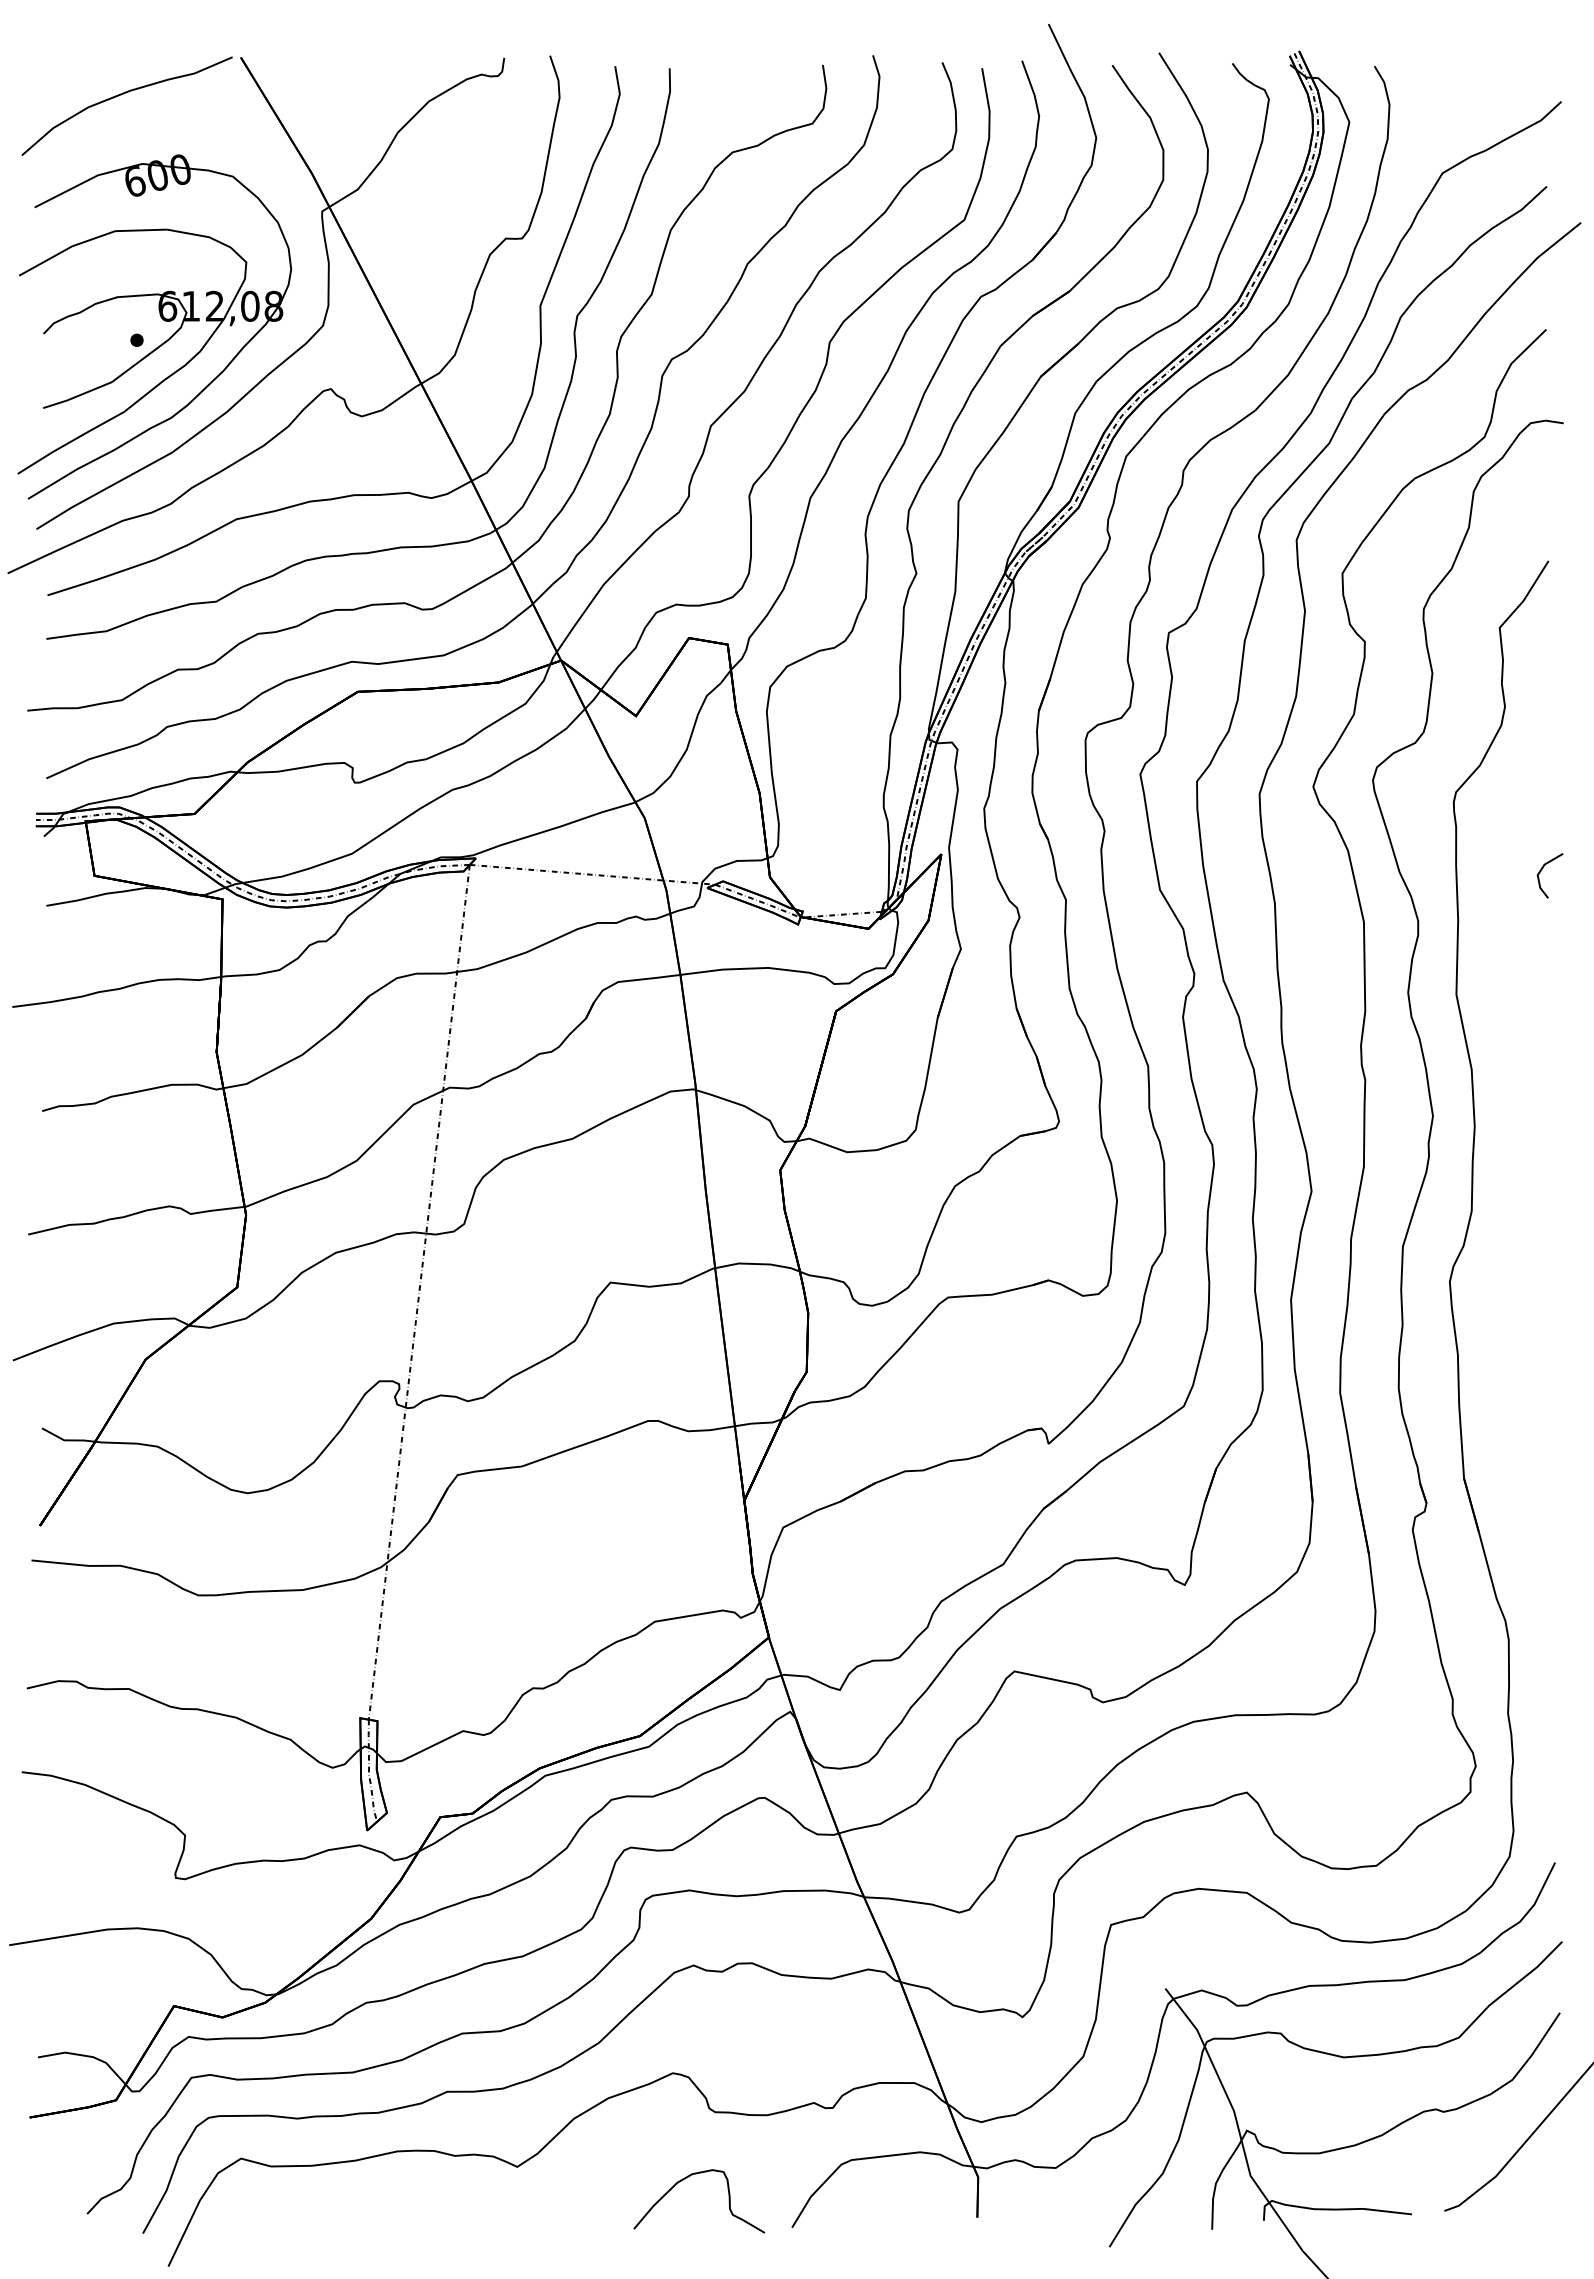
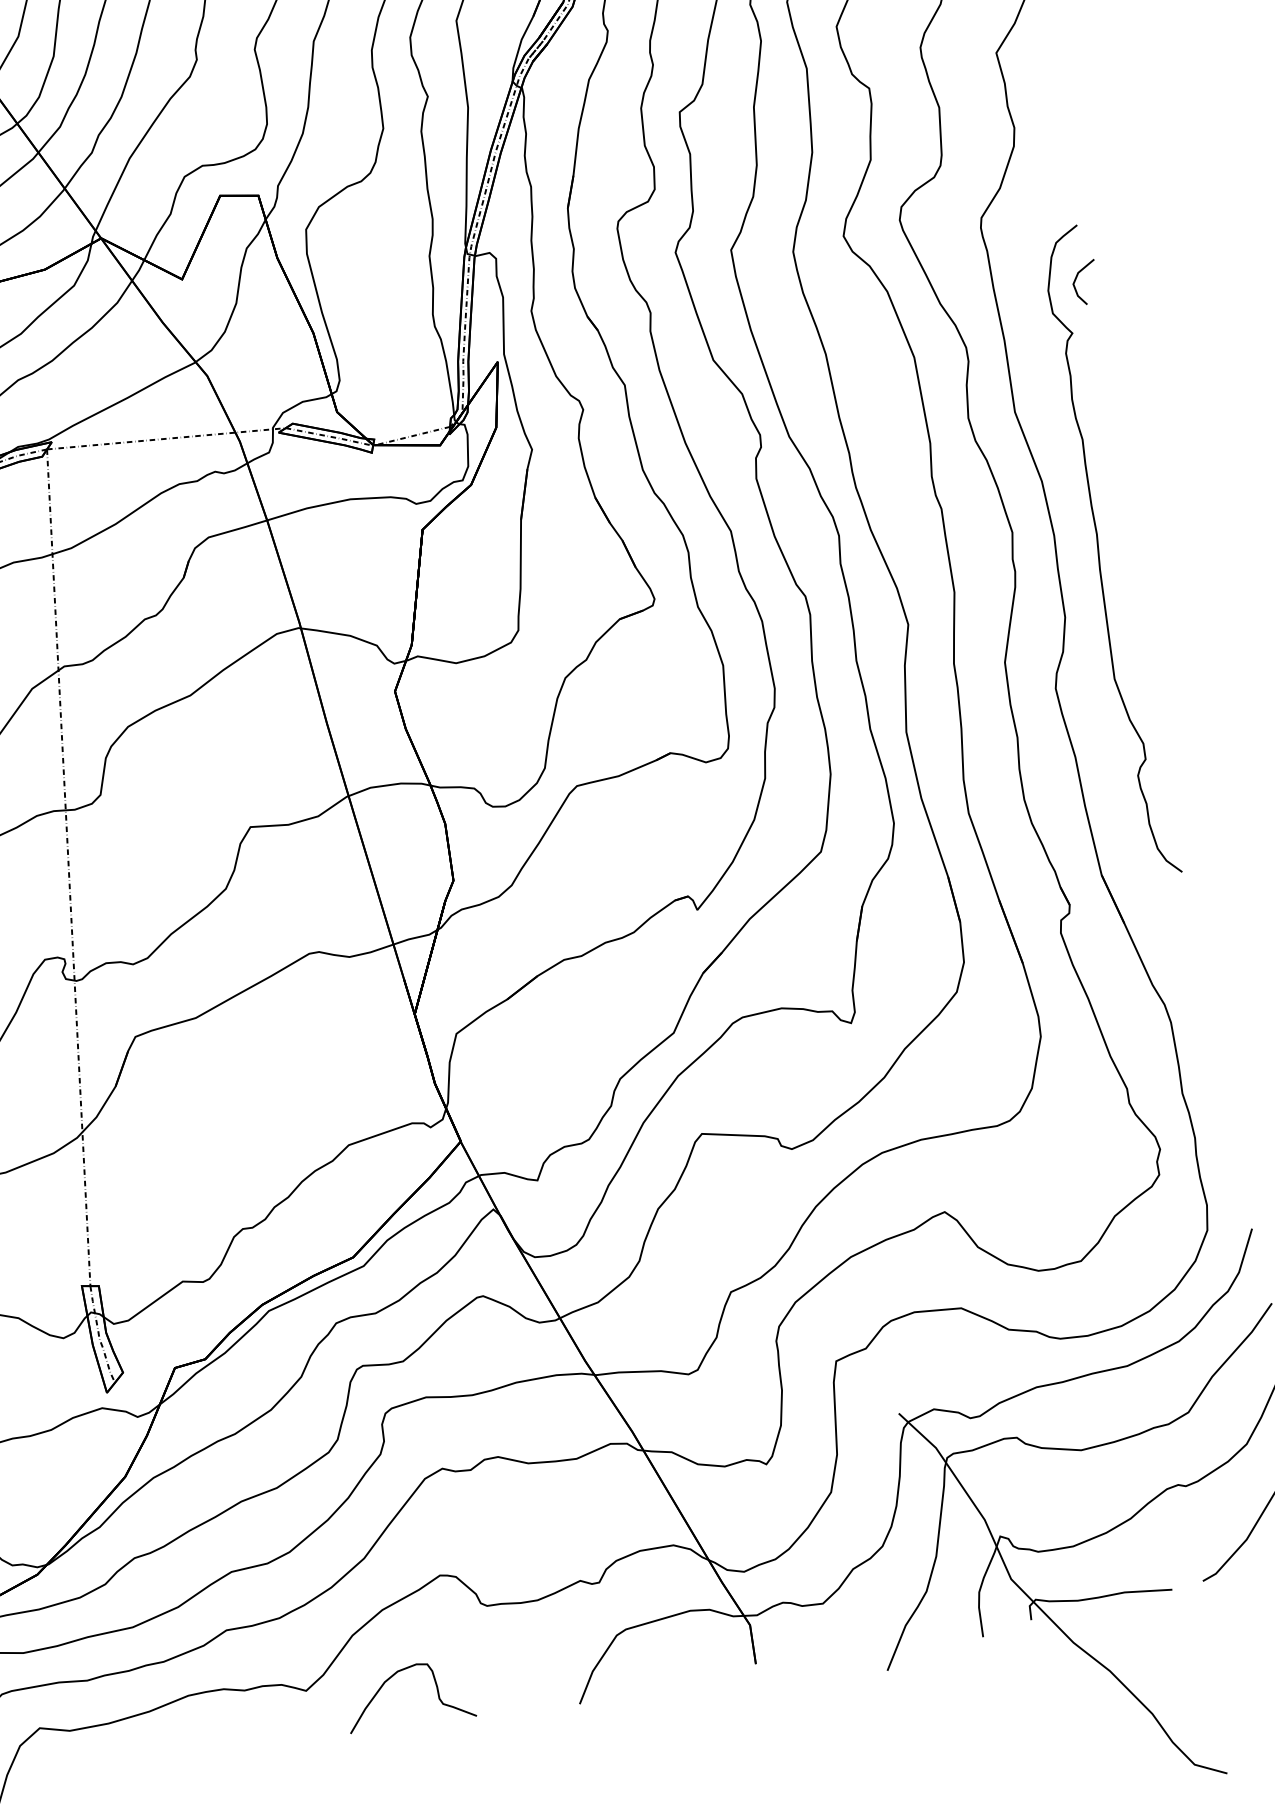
curve: (1517, 1152) -> (1099, 553), added
curve: (685, 2179) -> (392, 1677), moved

